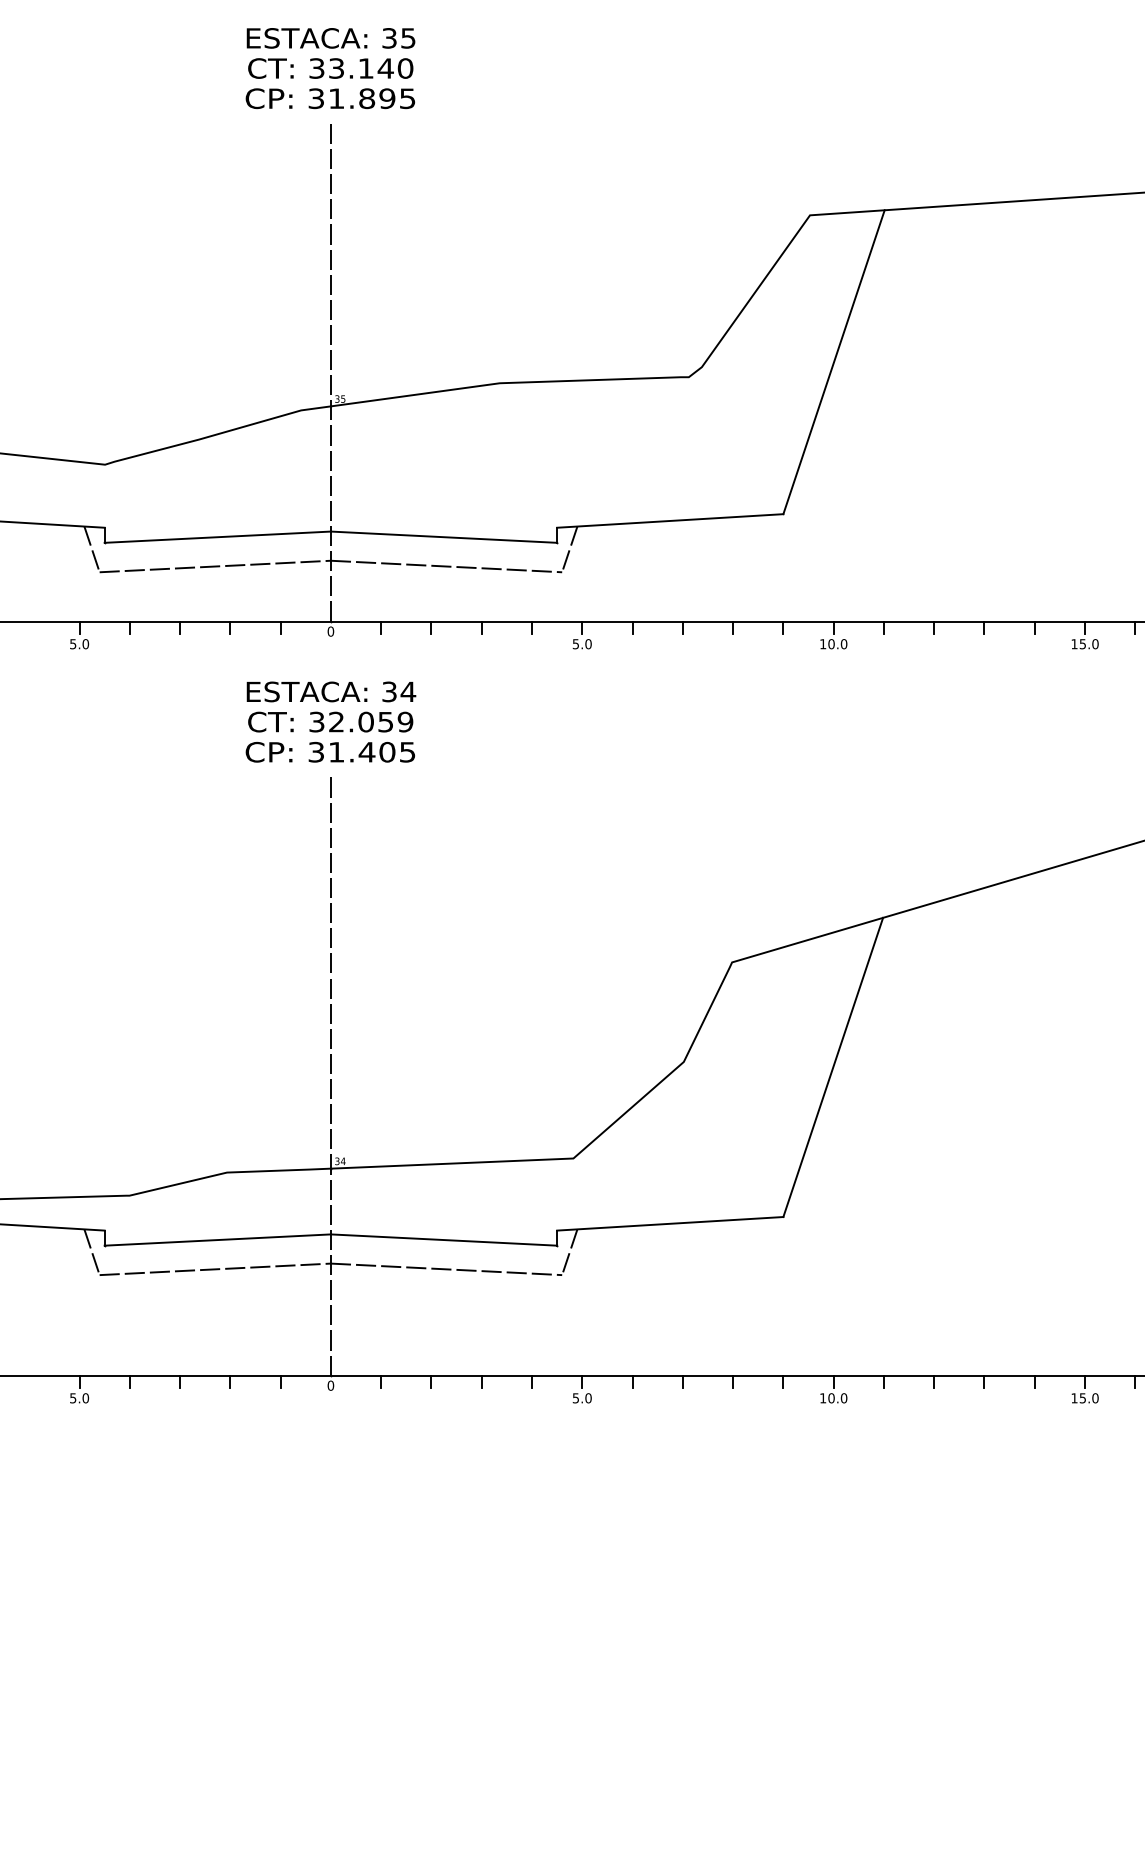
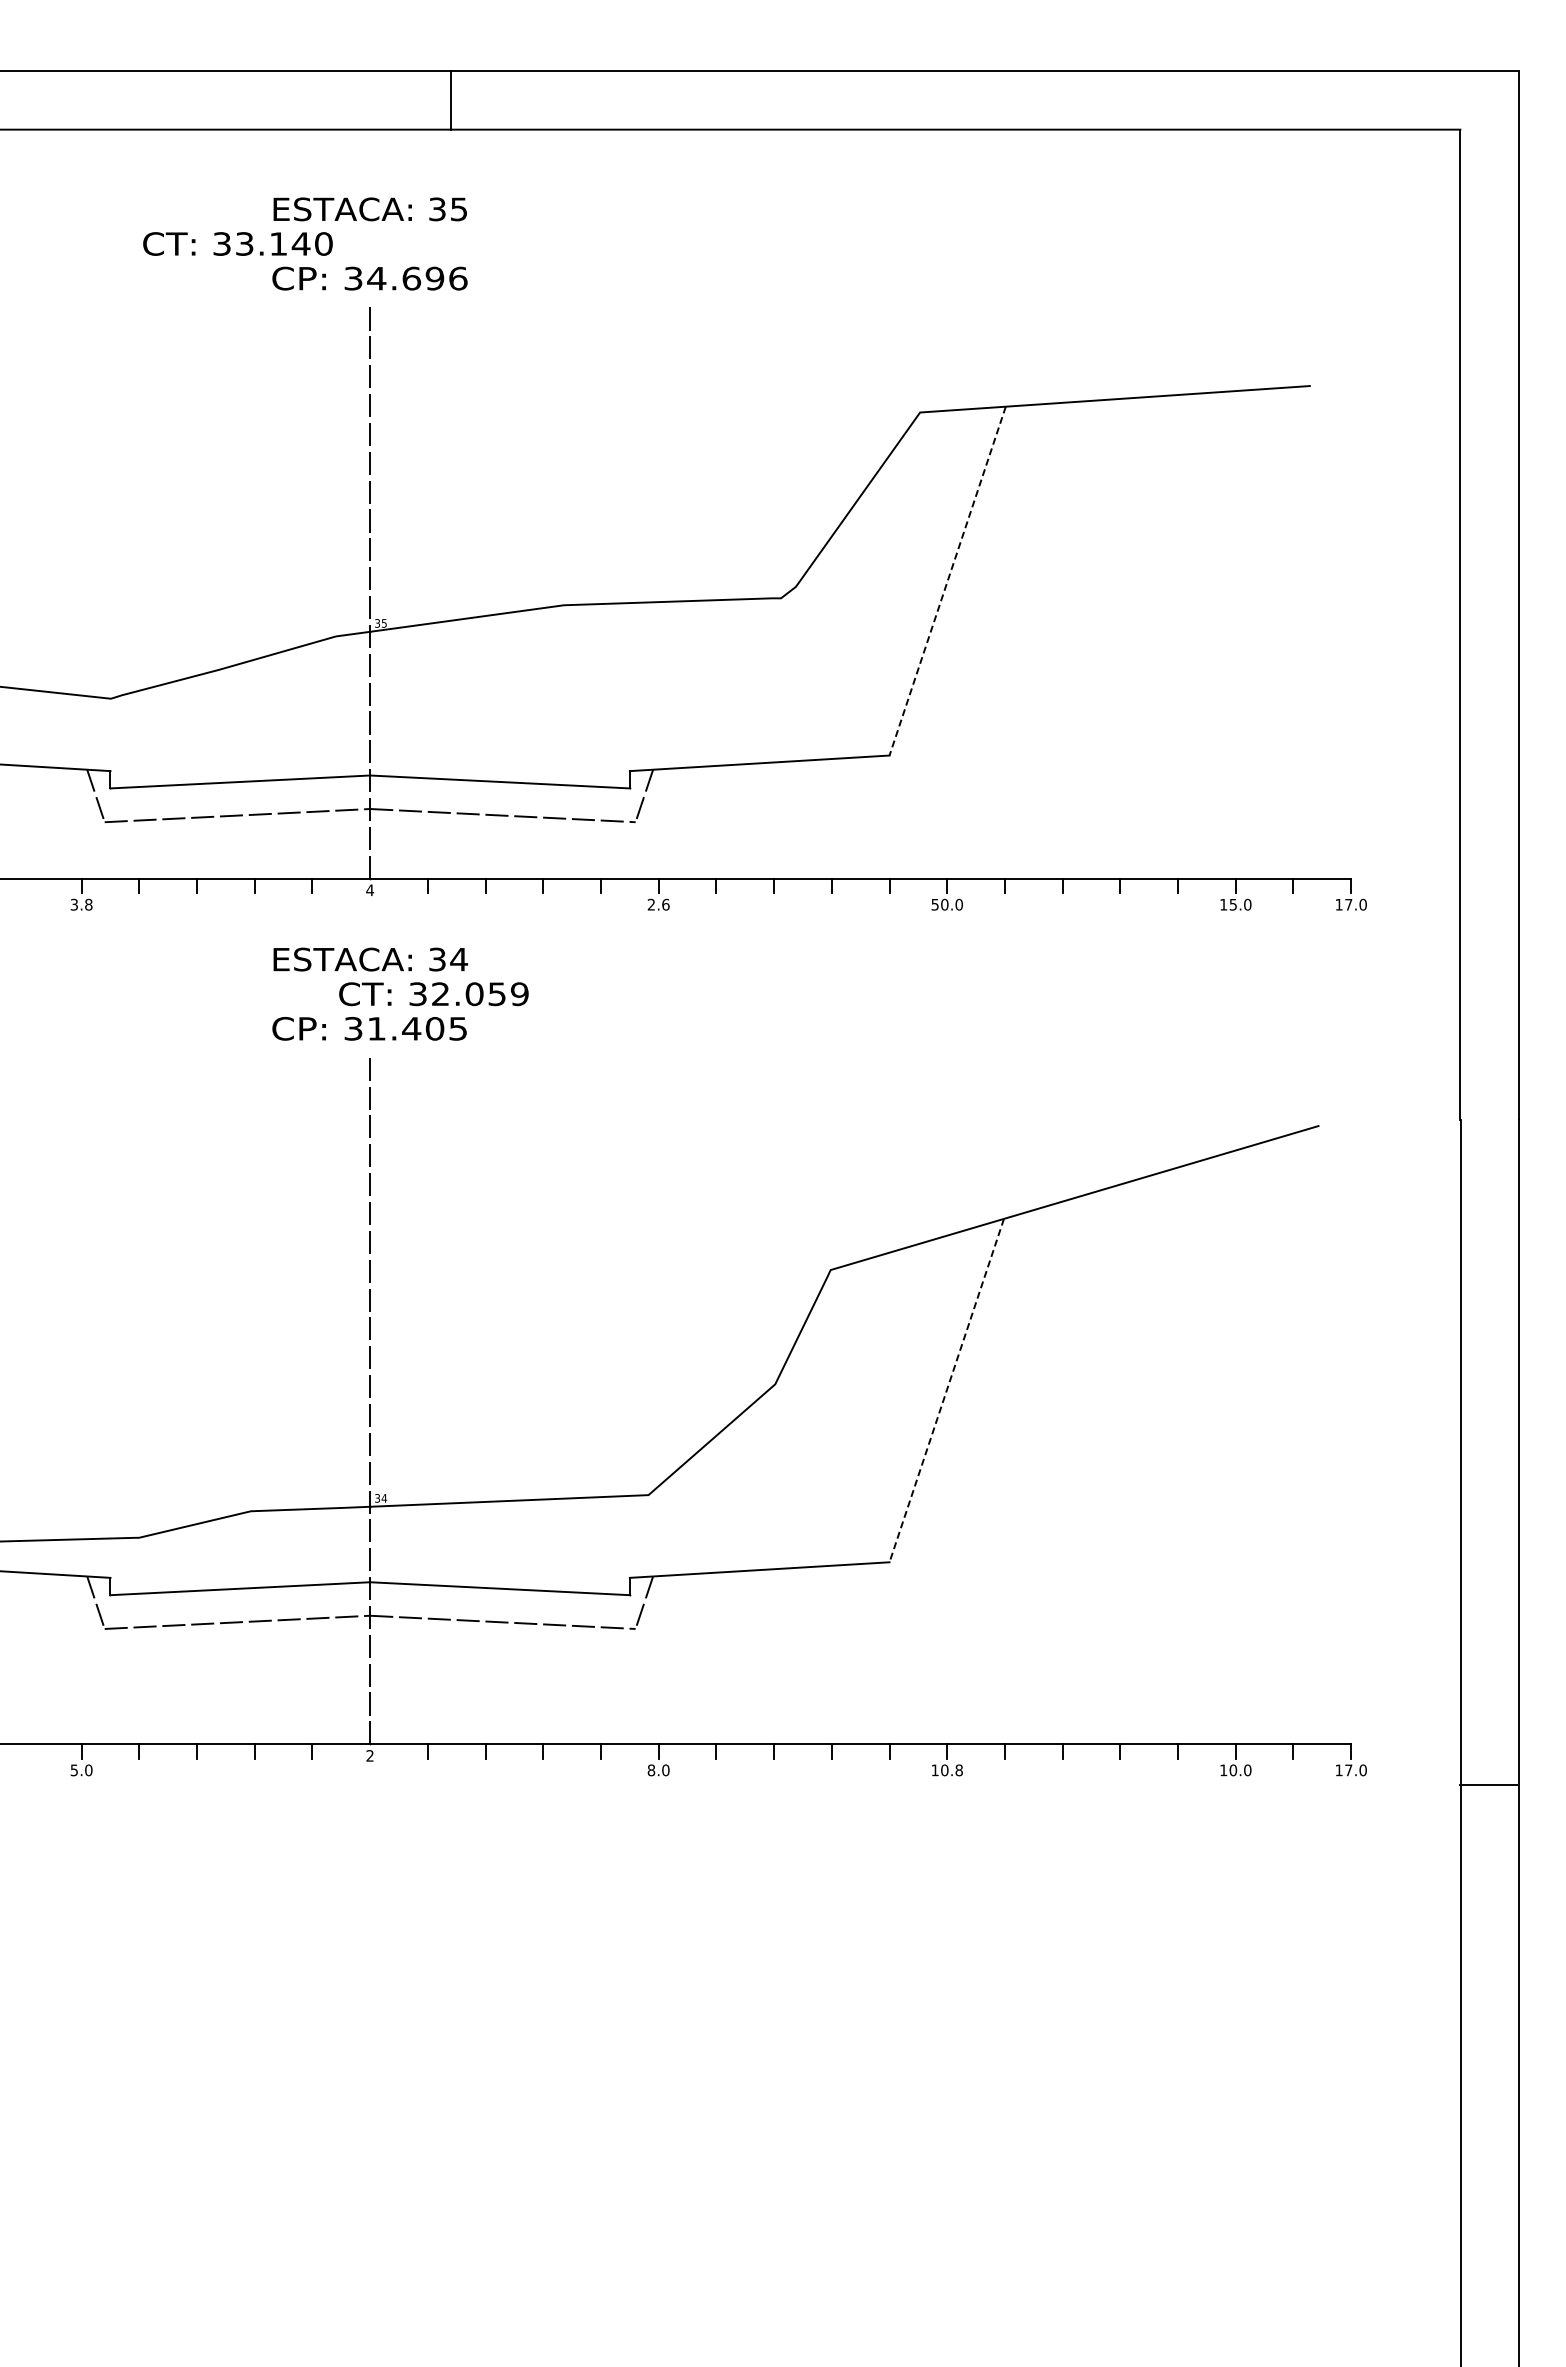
text: (330, 68) -> (237, 243), moved
text: (372, 98) -> (417, 278), 31.895 -> 34.696
line: (833, 362) -> (947, 581), solid -> dashed
text: (331, 631) -> (370, 890), 0 -> 4
text: (79, 643) -> (81, 904), 5.0 -> 3.8
text: (582, 643) -> (658, 904), 5.0 -> 2.6
text: (822, 643) -> (934, 904), 10.0 -> 50.0
text: (330, 722) -> (433, 994), moved
line: (833, 1067) -> (946, 1390), solid -> dashed
text: (330, 1385) -> (369, 1755), 0 -> 2
text: (843, 1397) -> (958, 1769), 10.0 -> 10.8
text: (576, 1398) -> (651, 1770), 5.0 -> 8.0
text: (1083, 1398) -> (1233, 1770), 15.0 -> 10.0

